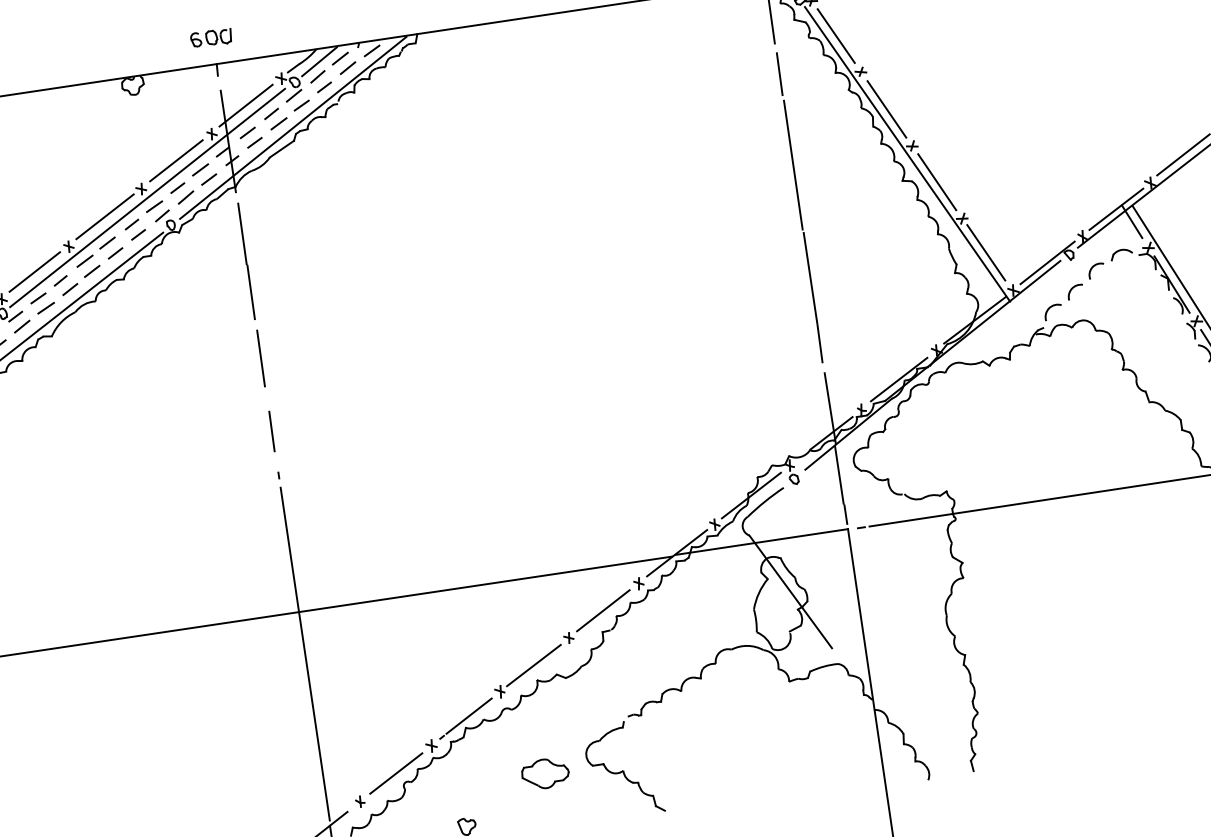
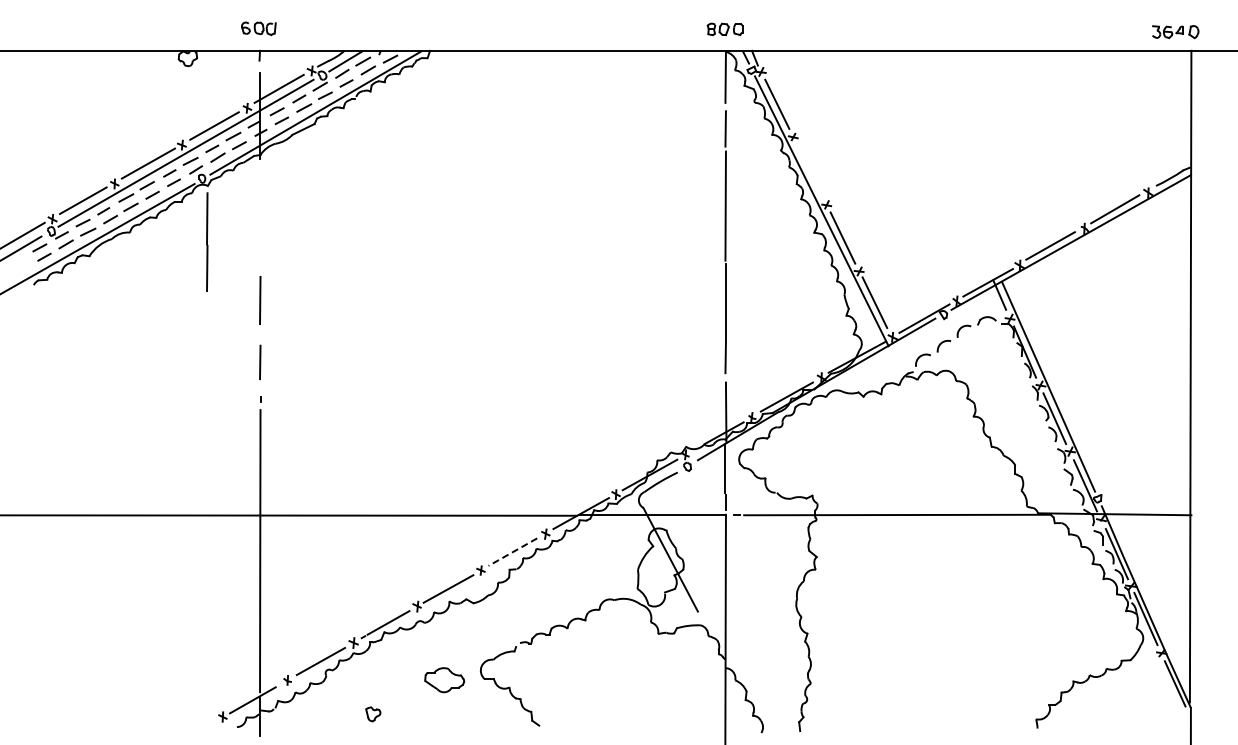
line: (886, 109) -> (809, 171), removed
line: (246, 260) -> (207, 241), moved
line: (602, 611) -> (512, 552), solid -> dashed

